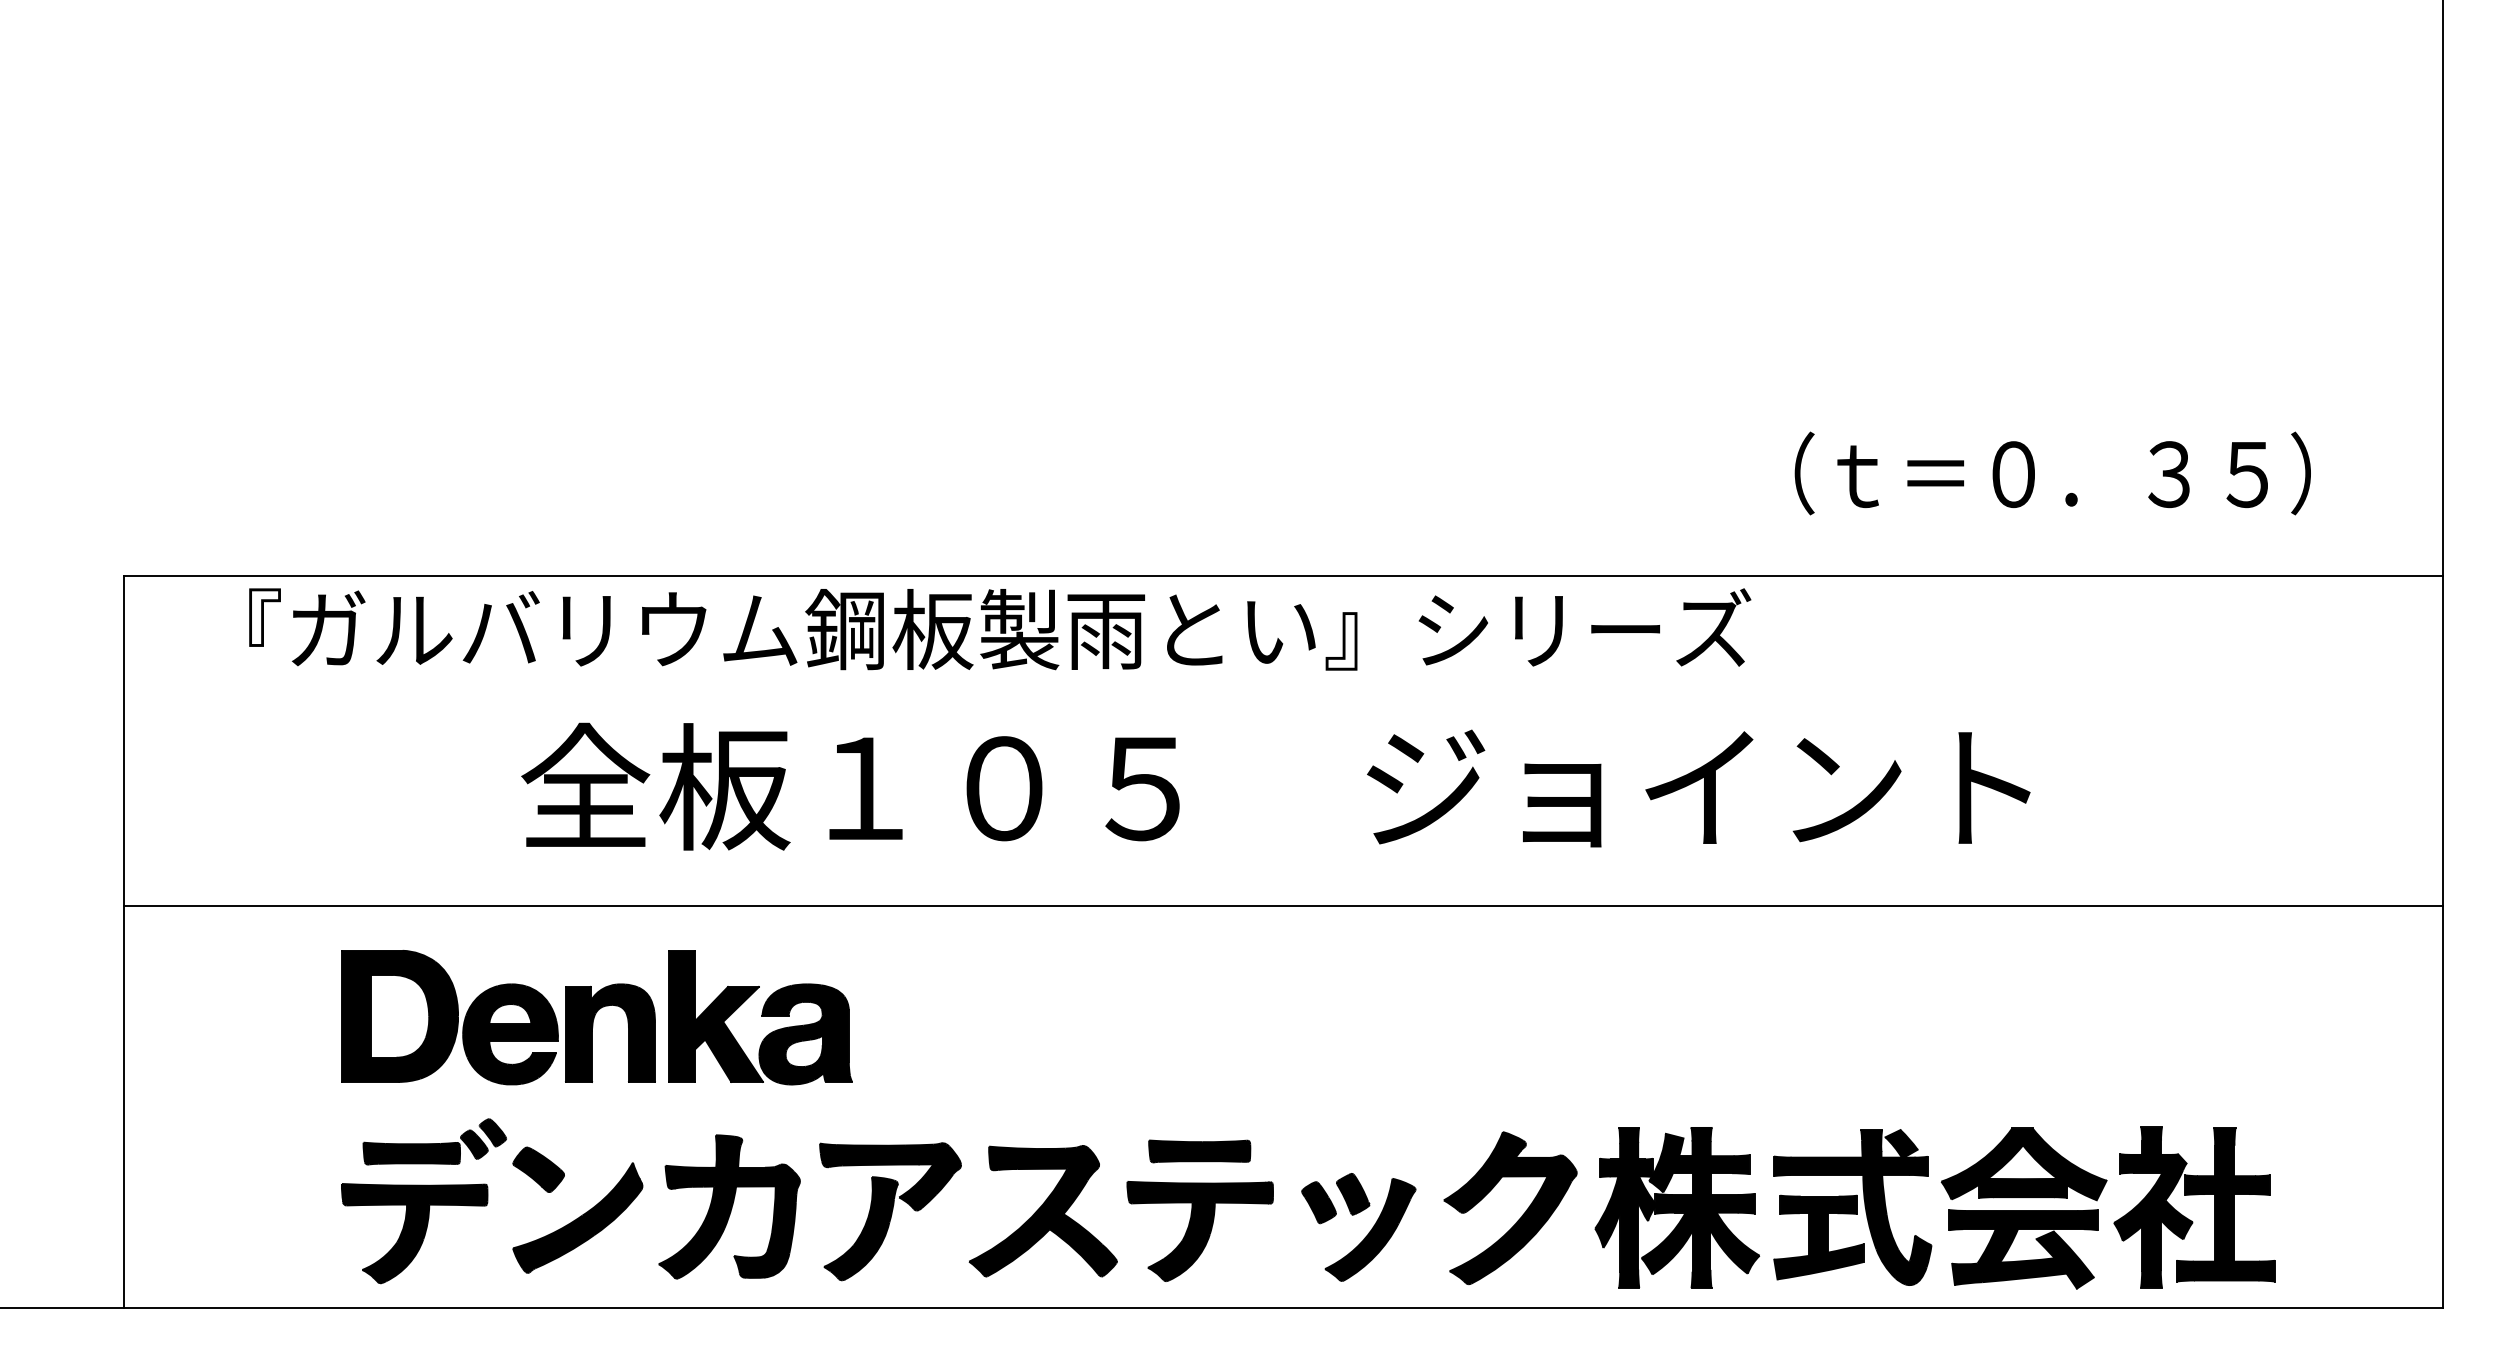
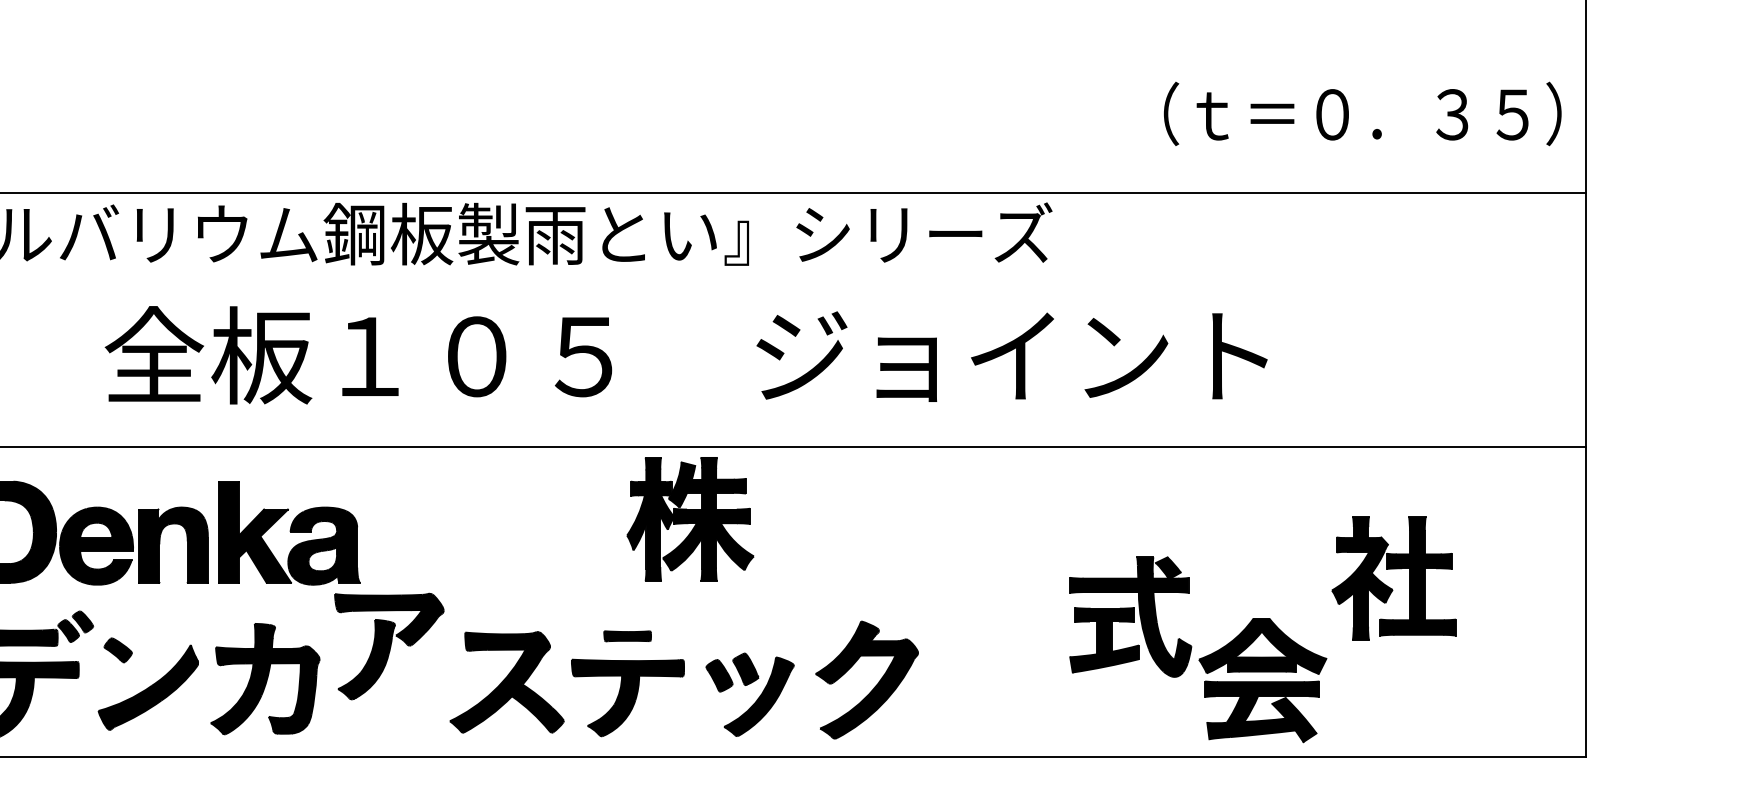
text: (2052, 473) -> (1362, 113), moved
part: (1199, 1151) -> (627, 636), size x0.6
part: (538, 1169) -> (118, 650), size x0.7
part: (2194, 1195) -> (1394, 569), moved
part: (1677, 1207) -> (690, 519), moved
part: (1852, 1207) -> (1130, 617), moved
part: (890, 1211) -> (389, 646), moved

